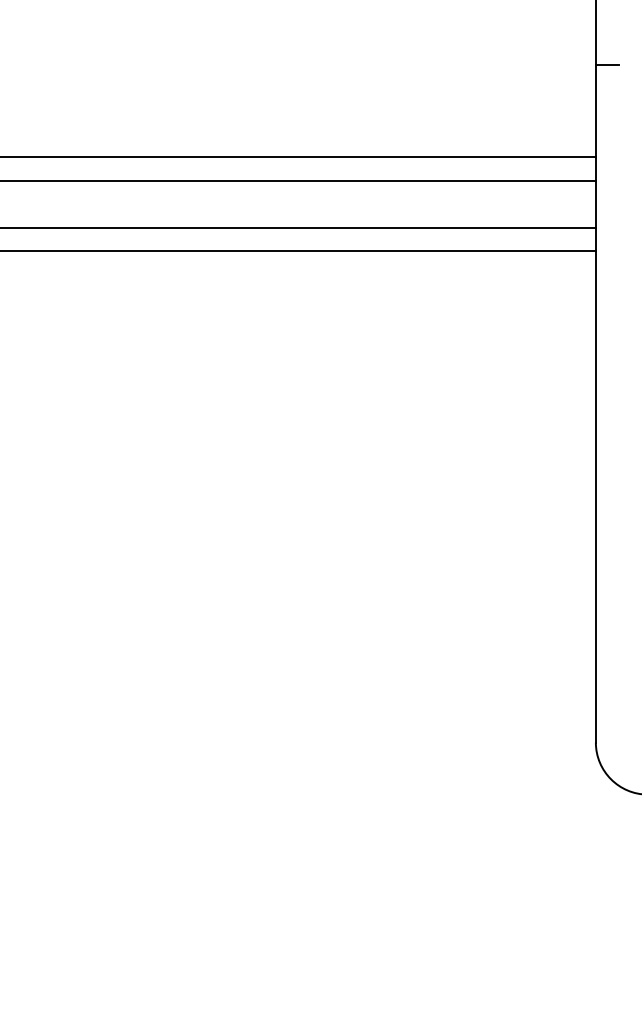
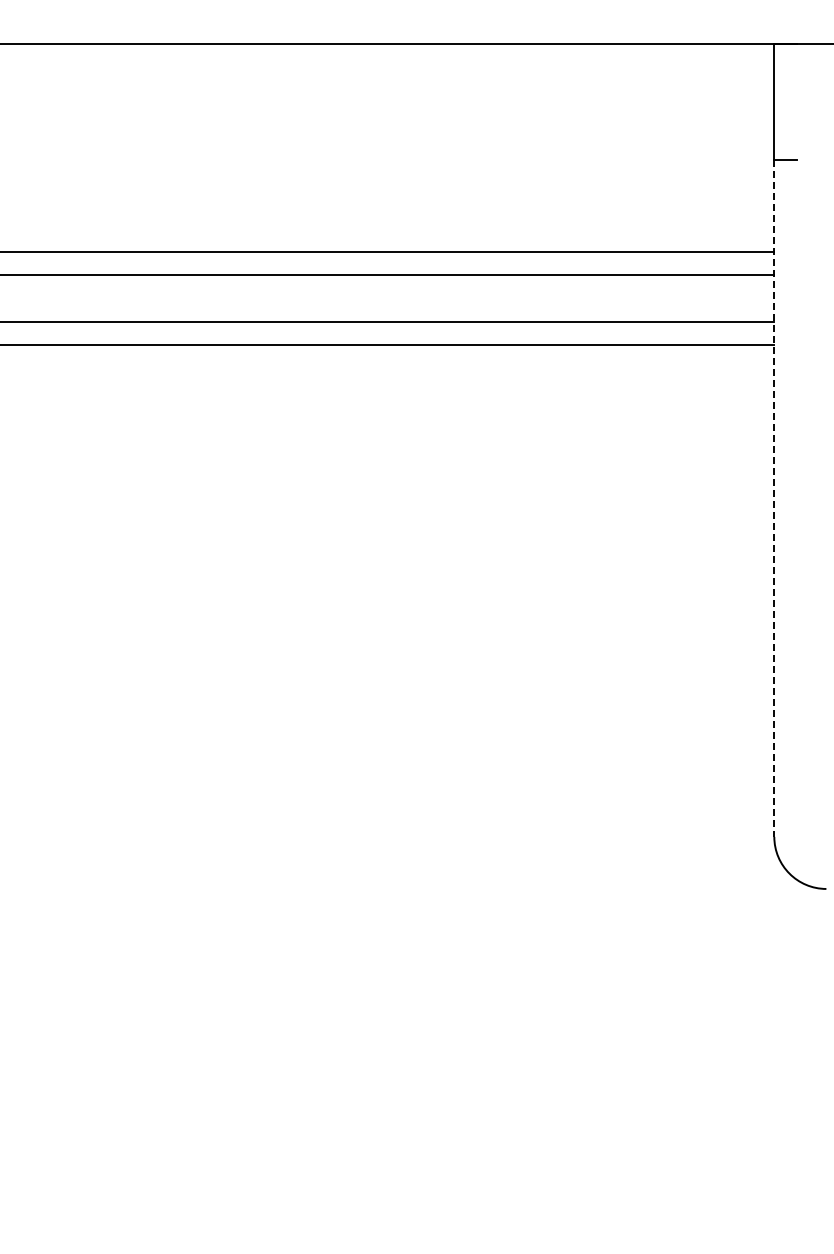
line: (596, 404) -> (774, 498), solid -> dashed

